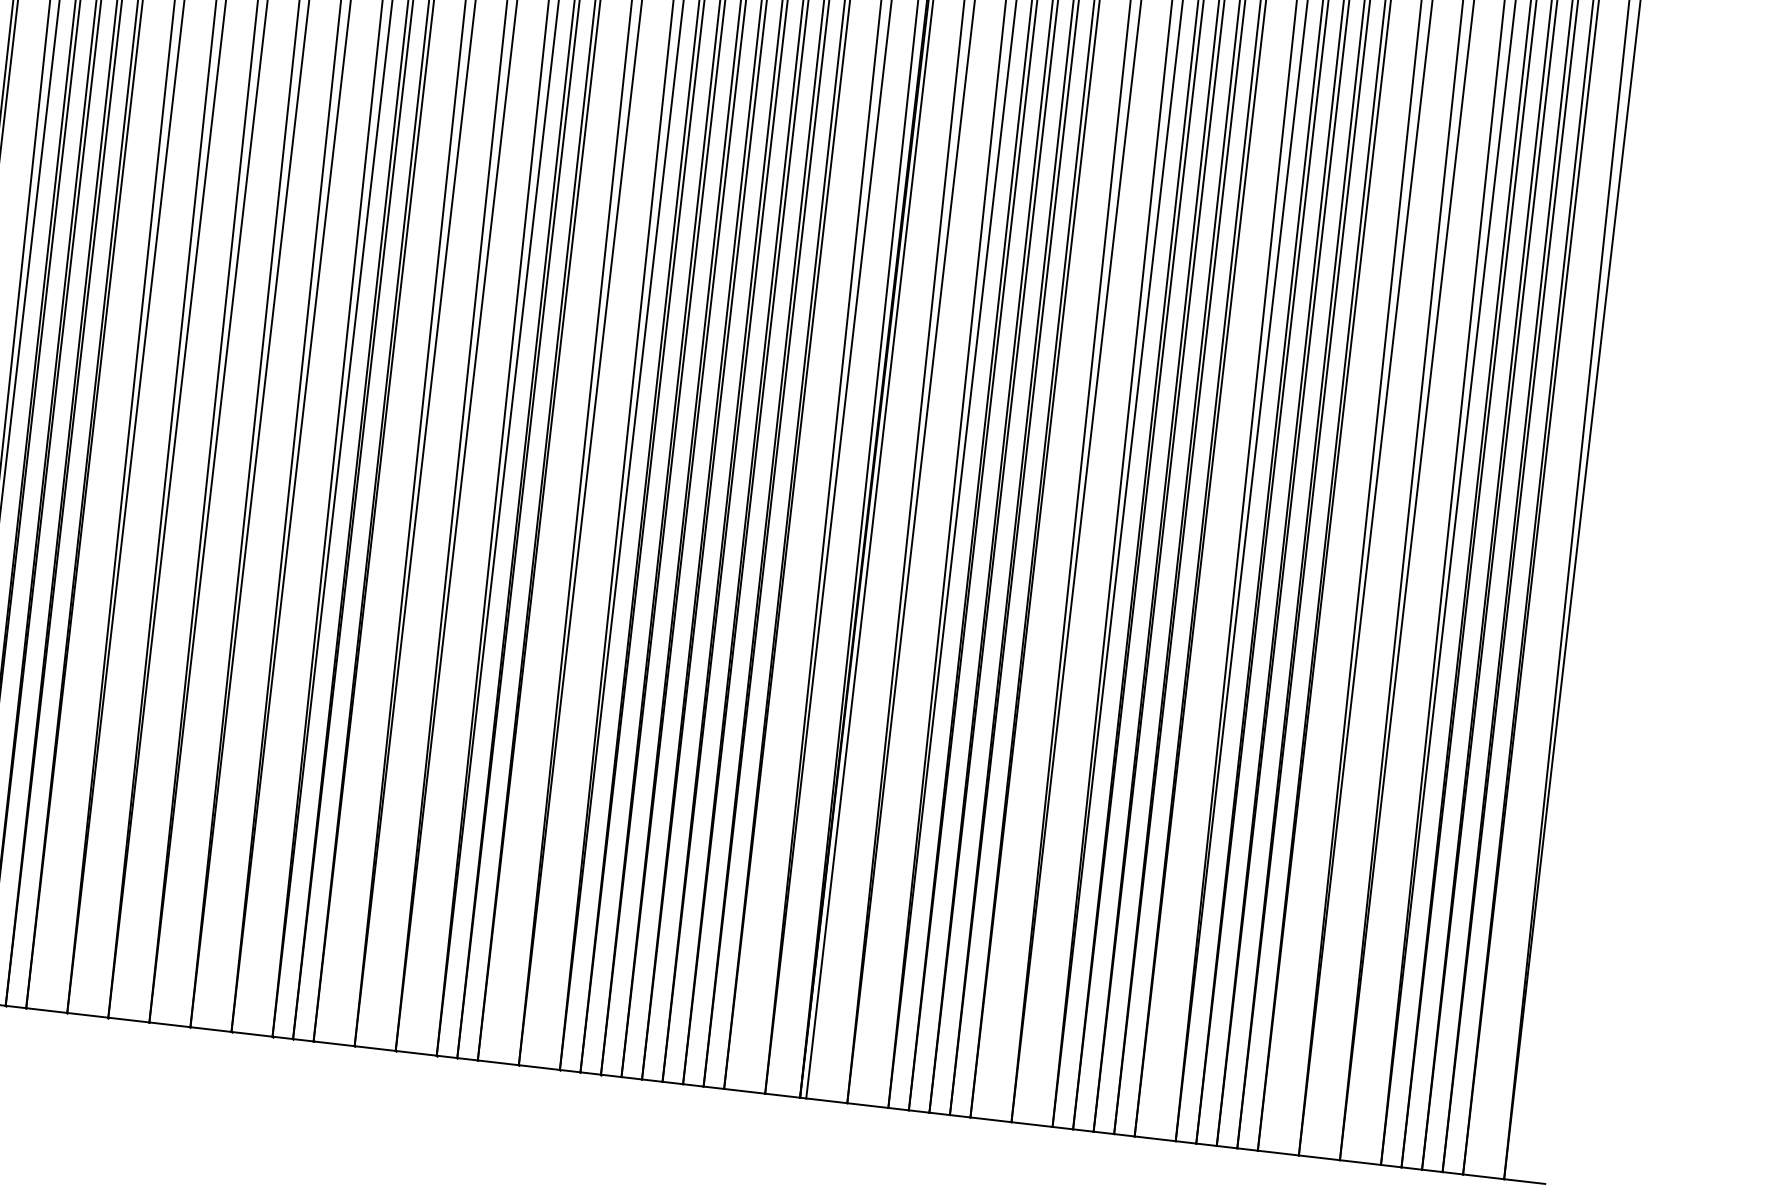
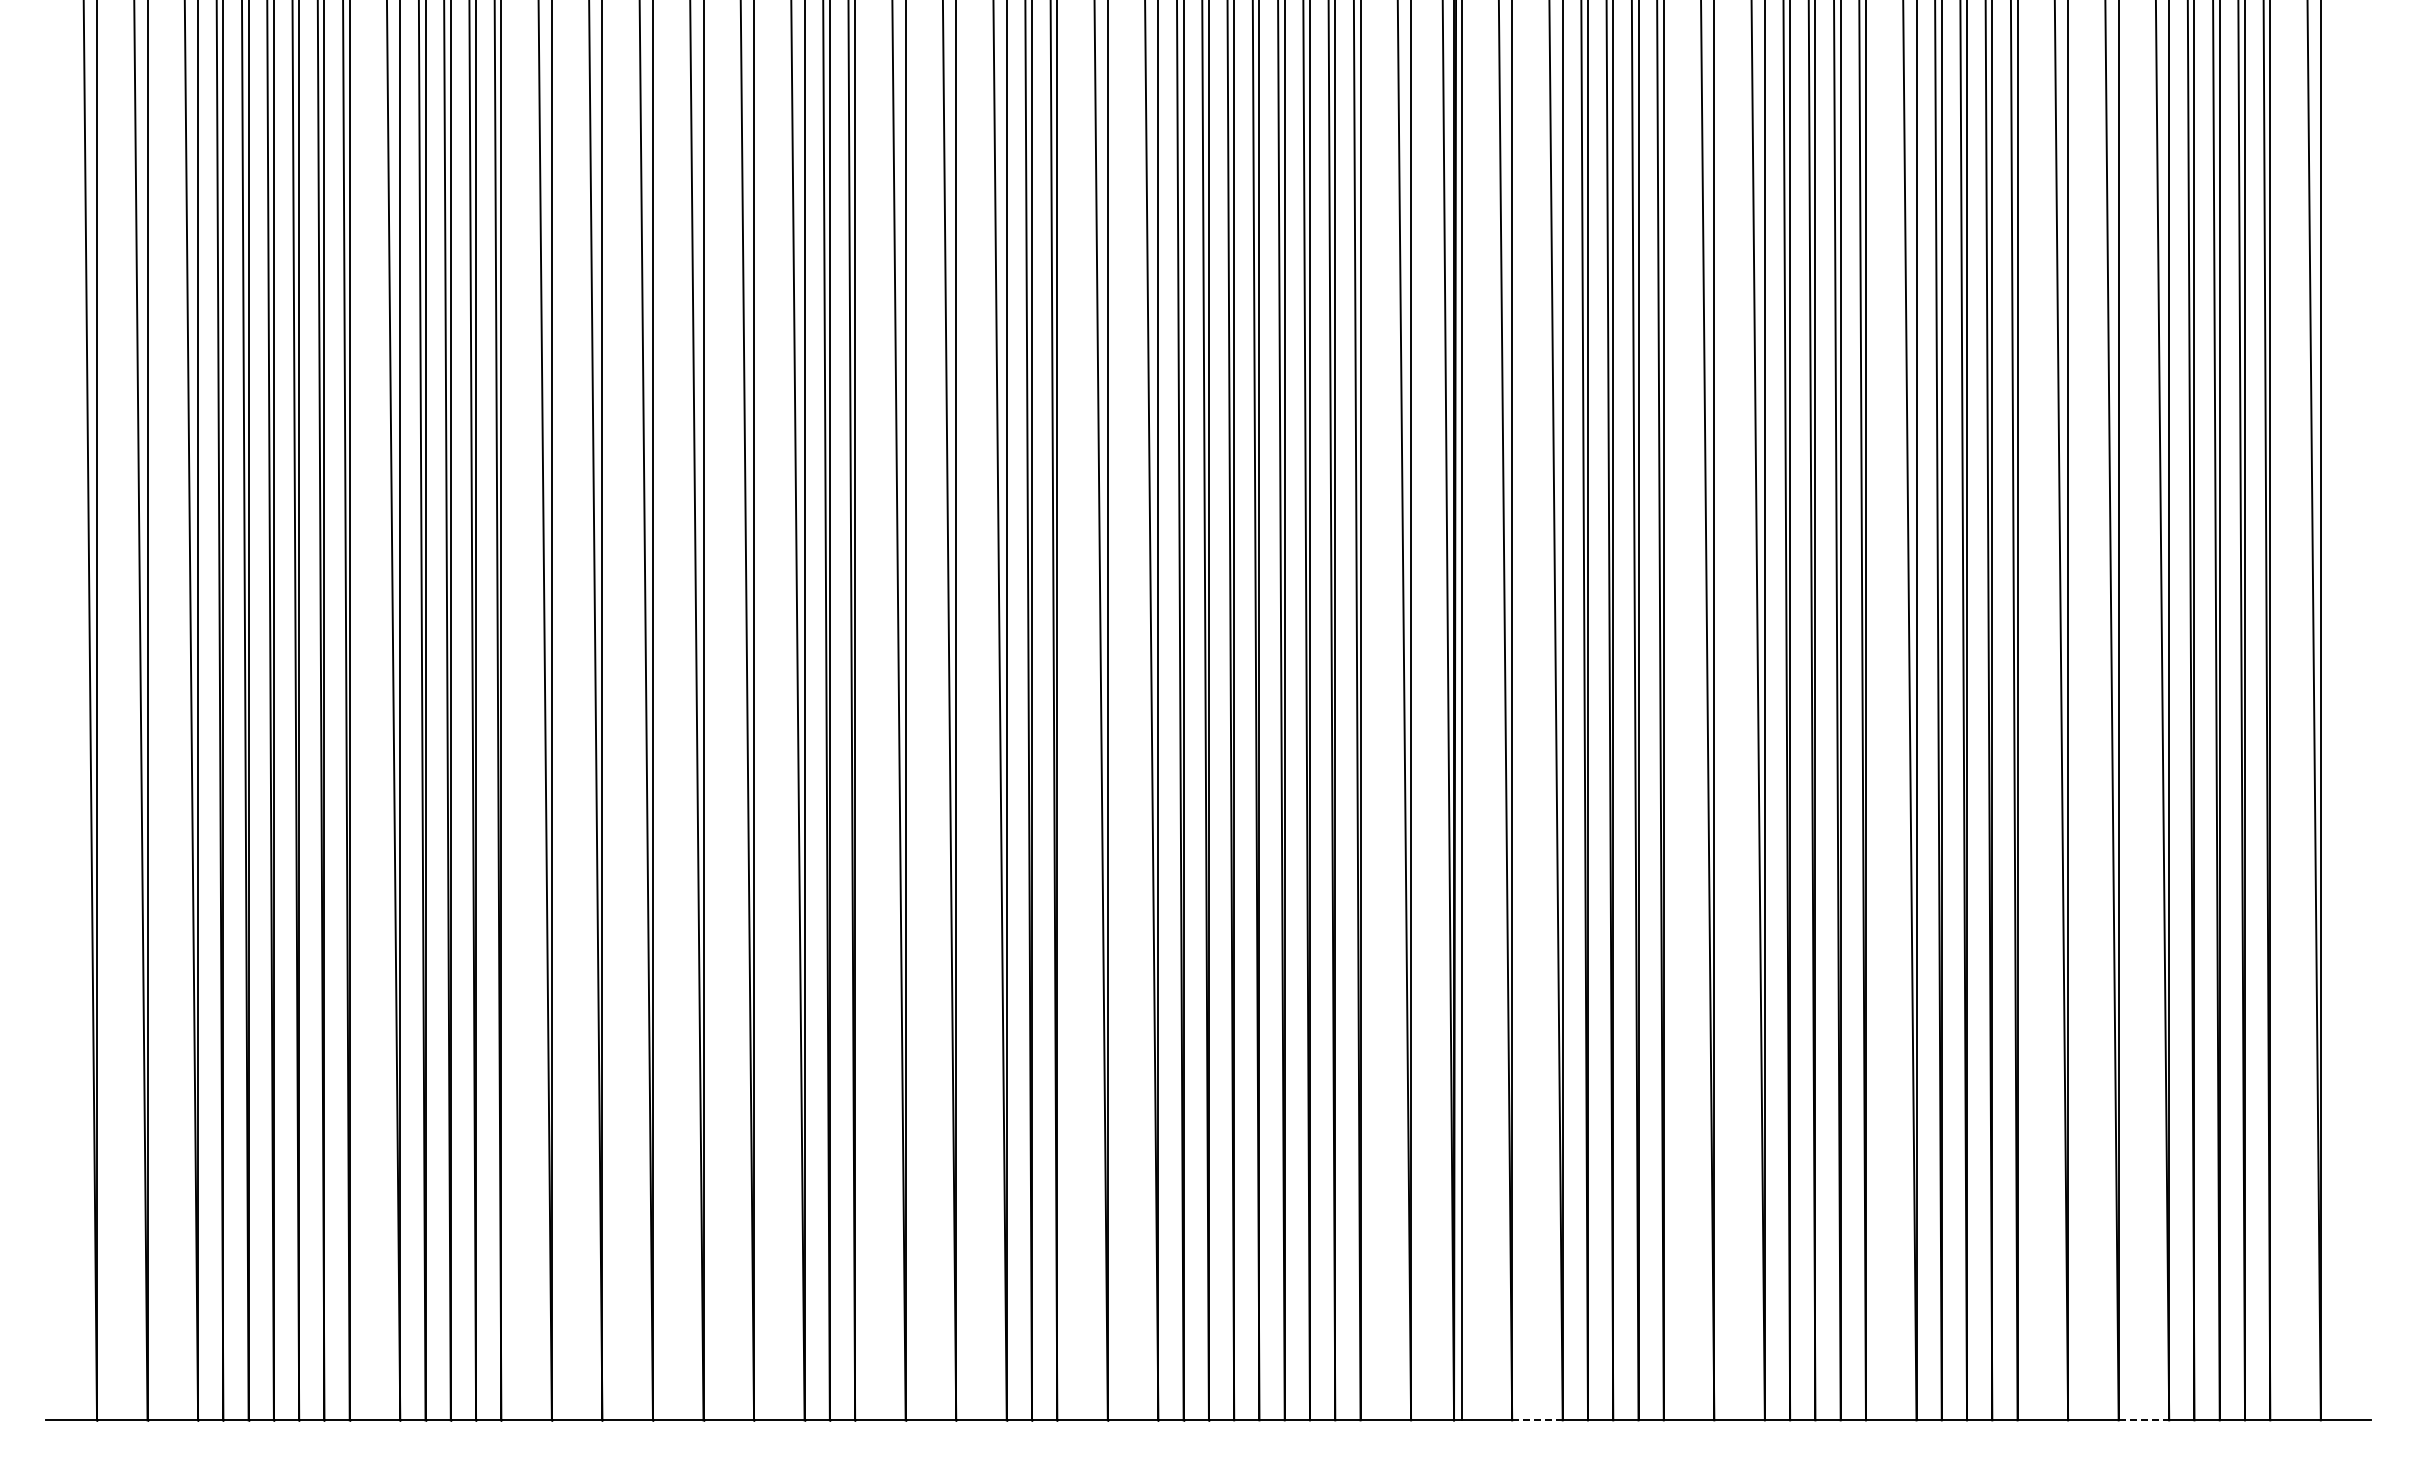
line: (867, 1105) -> (1537, 1420), solid -> dashed
line: (1360, 1162) -> (2144, 1420), solid -> dashed

